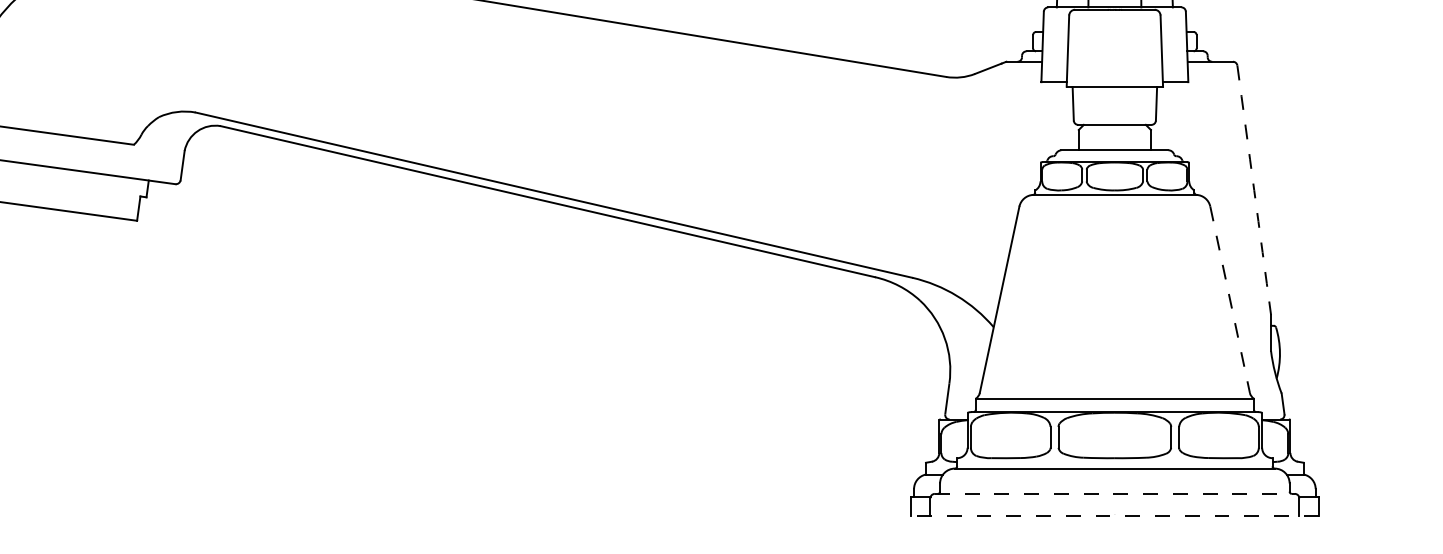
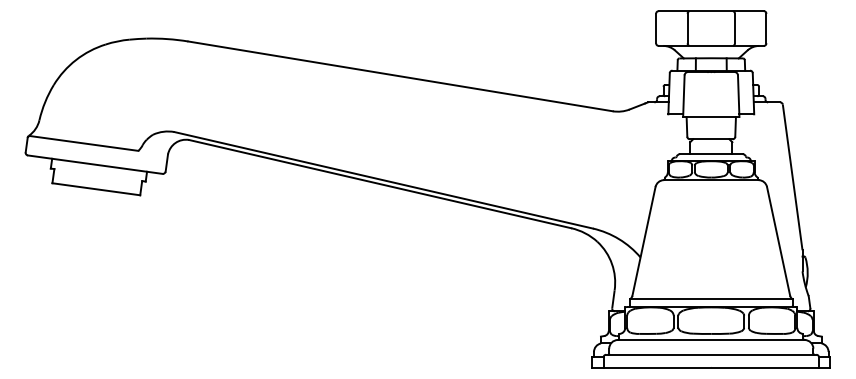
arc: (1253, 190) -> (792, 177), dashed -> solid
line: (1229, 299) -> (778, 241), dashed -> solid
line: (1115, 493) -> (711, 354), dashed -> solid
line: (1113, 515) -> (710, 367), dashed -> solid

